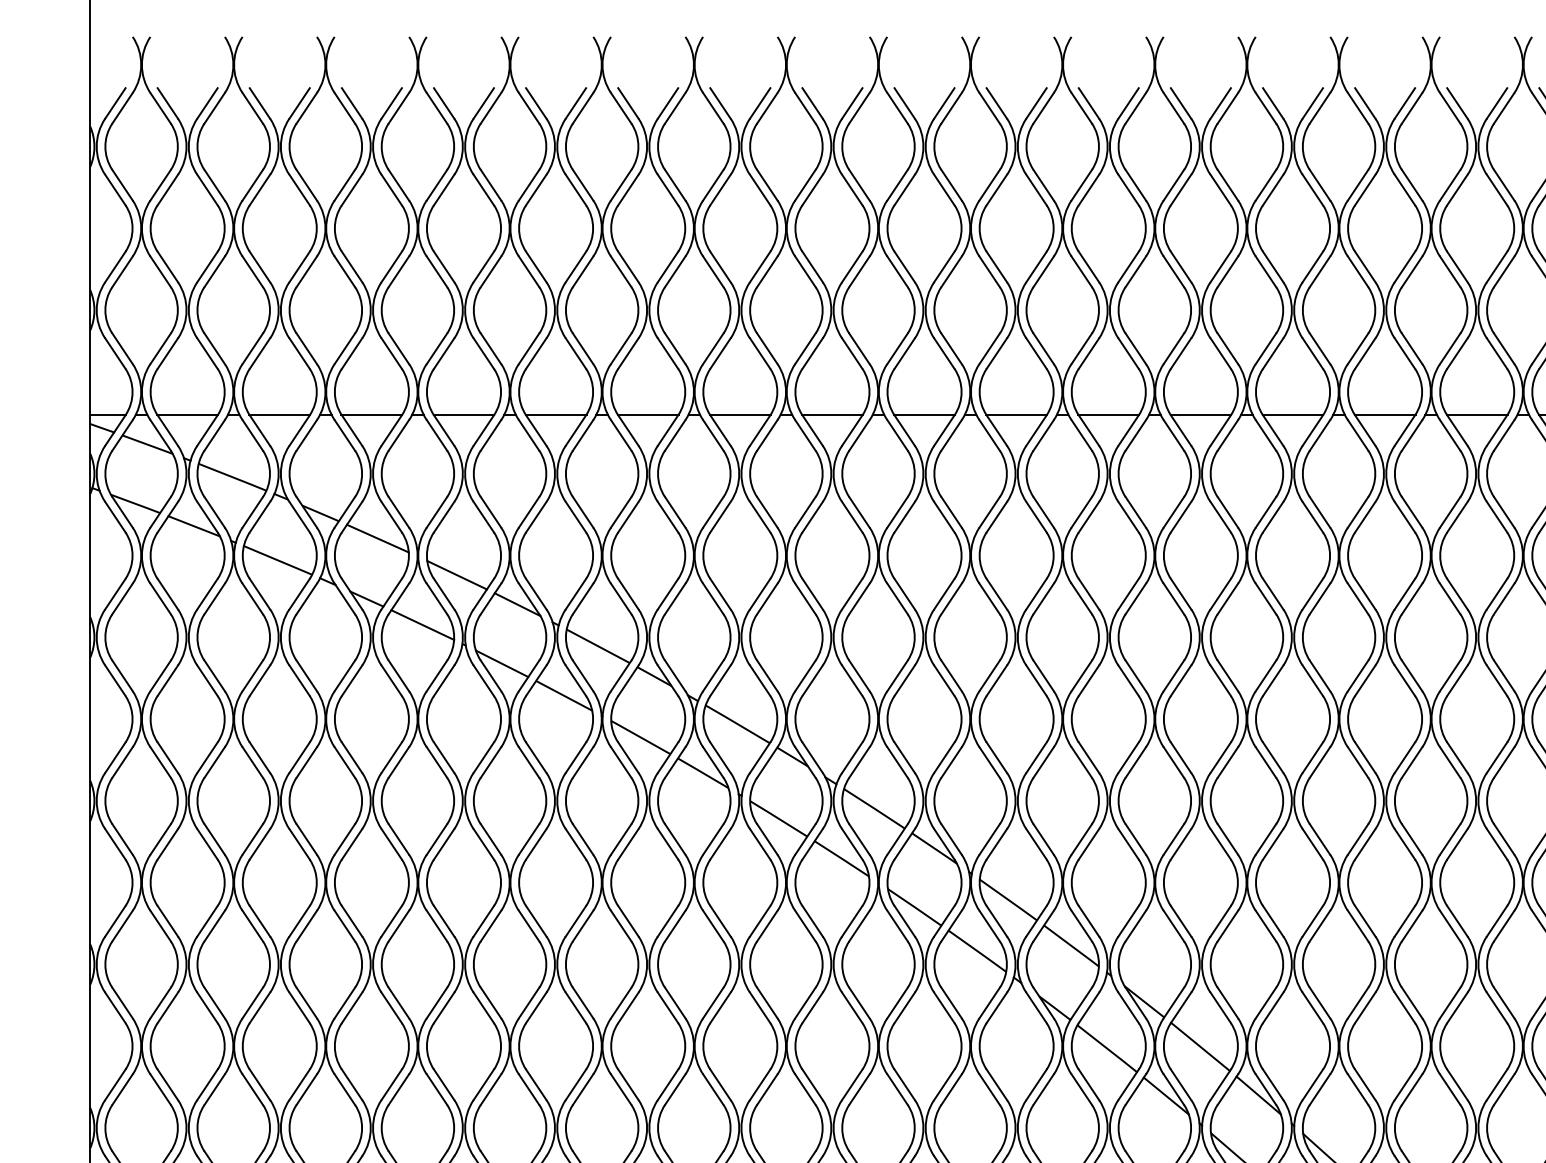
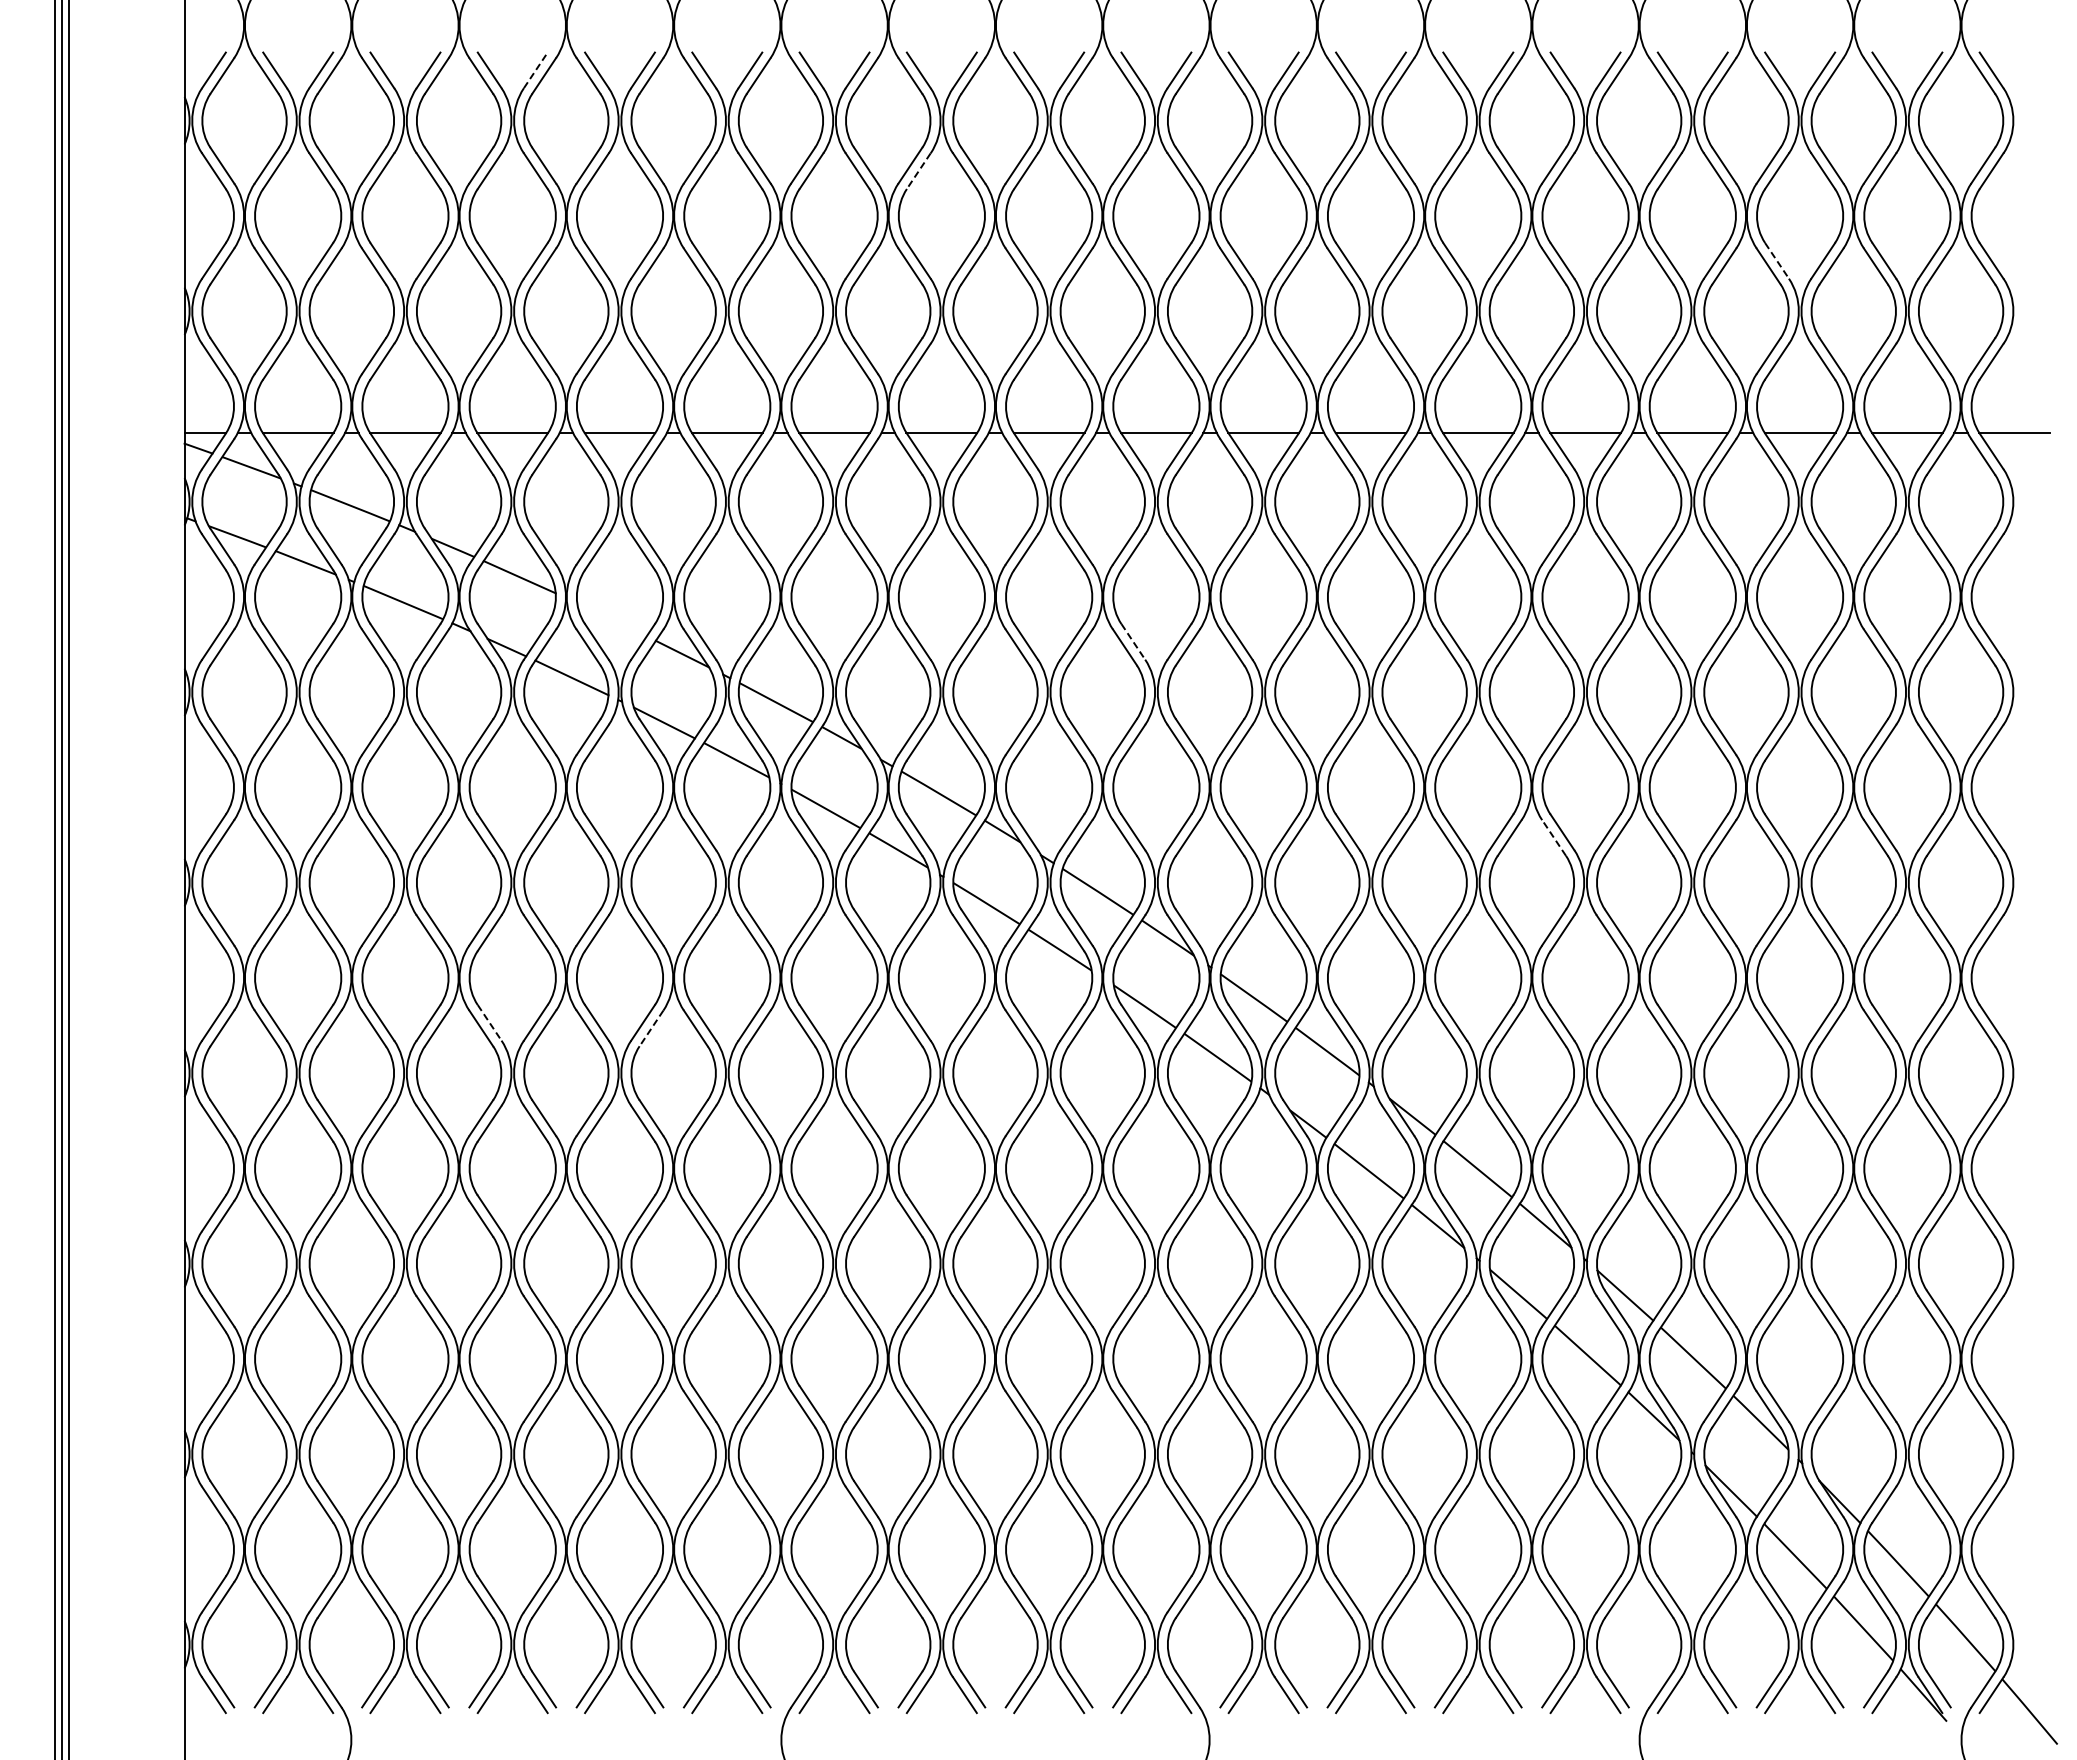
line: (392, 102) -> (536, 69), solid -> dashed
line: (720, 190) -> (918, 171), solid -> dashed
line: (1457, 267) -> (1777, 261), solid -> dashed
line: (456, 574) -> (611, 619), removed
line: (904, 594) -> (1133, 642), solid -> dashed
line: (1265, 762) -> (1553, 837), solid -> dashed
line: (351, 921) -> (489, 1023), solid -> dashed
line: (491, 926) -> (651, 1028), solid -> dashed

